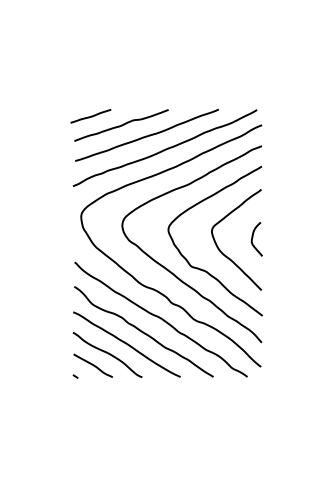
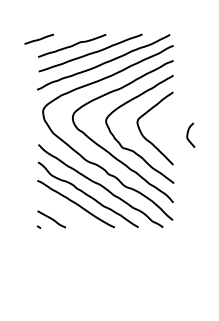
line: (90, 116) -> (38, 39), moved
curve: (253, 237) -> (188, 133), moved
curve: (107, 353) -> (62, 210), removed

